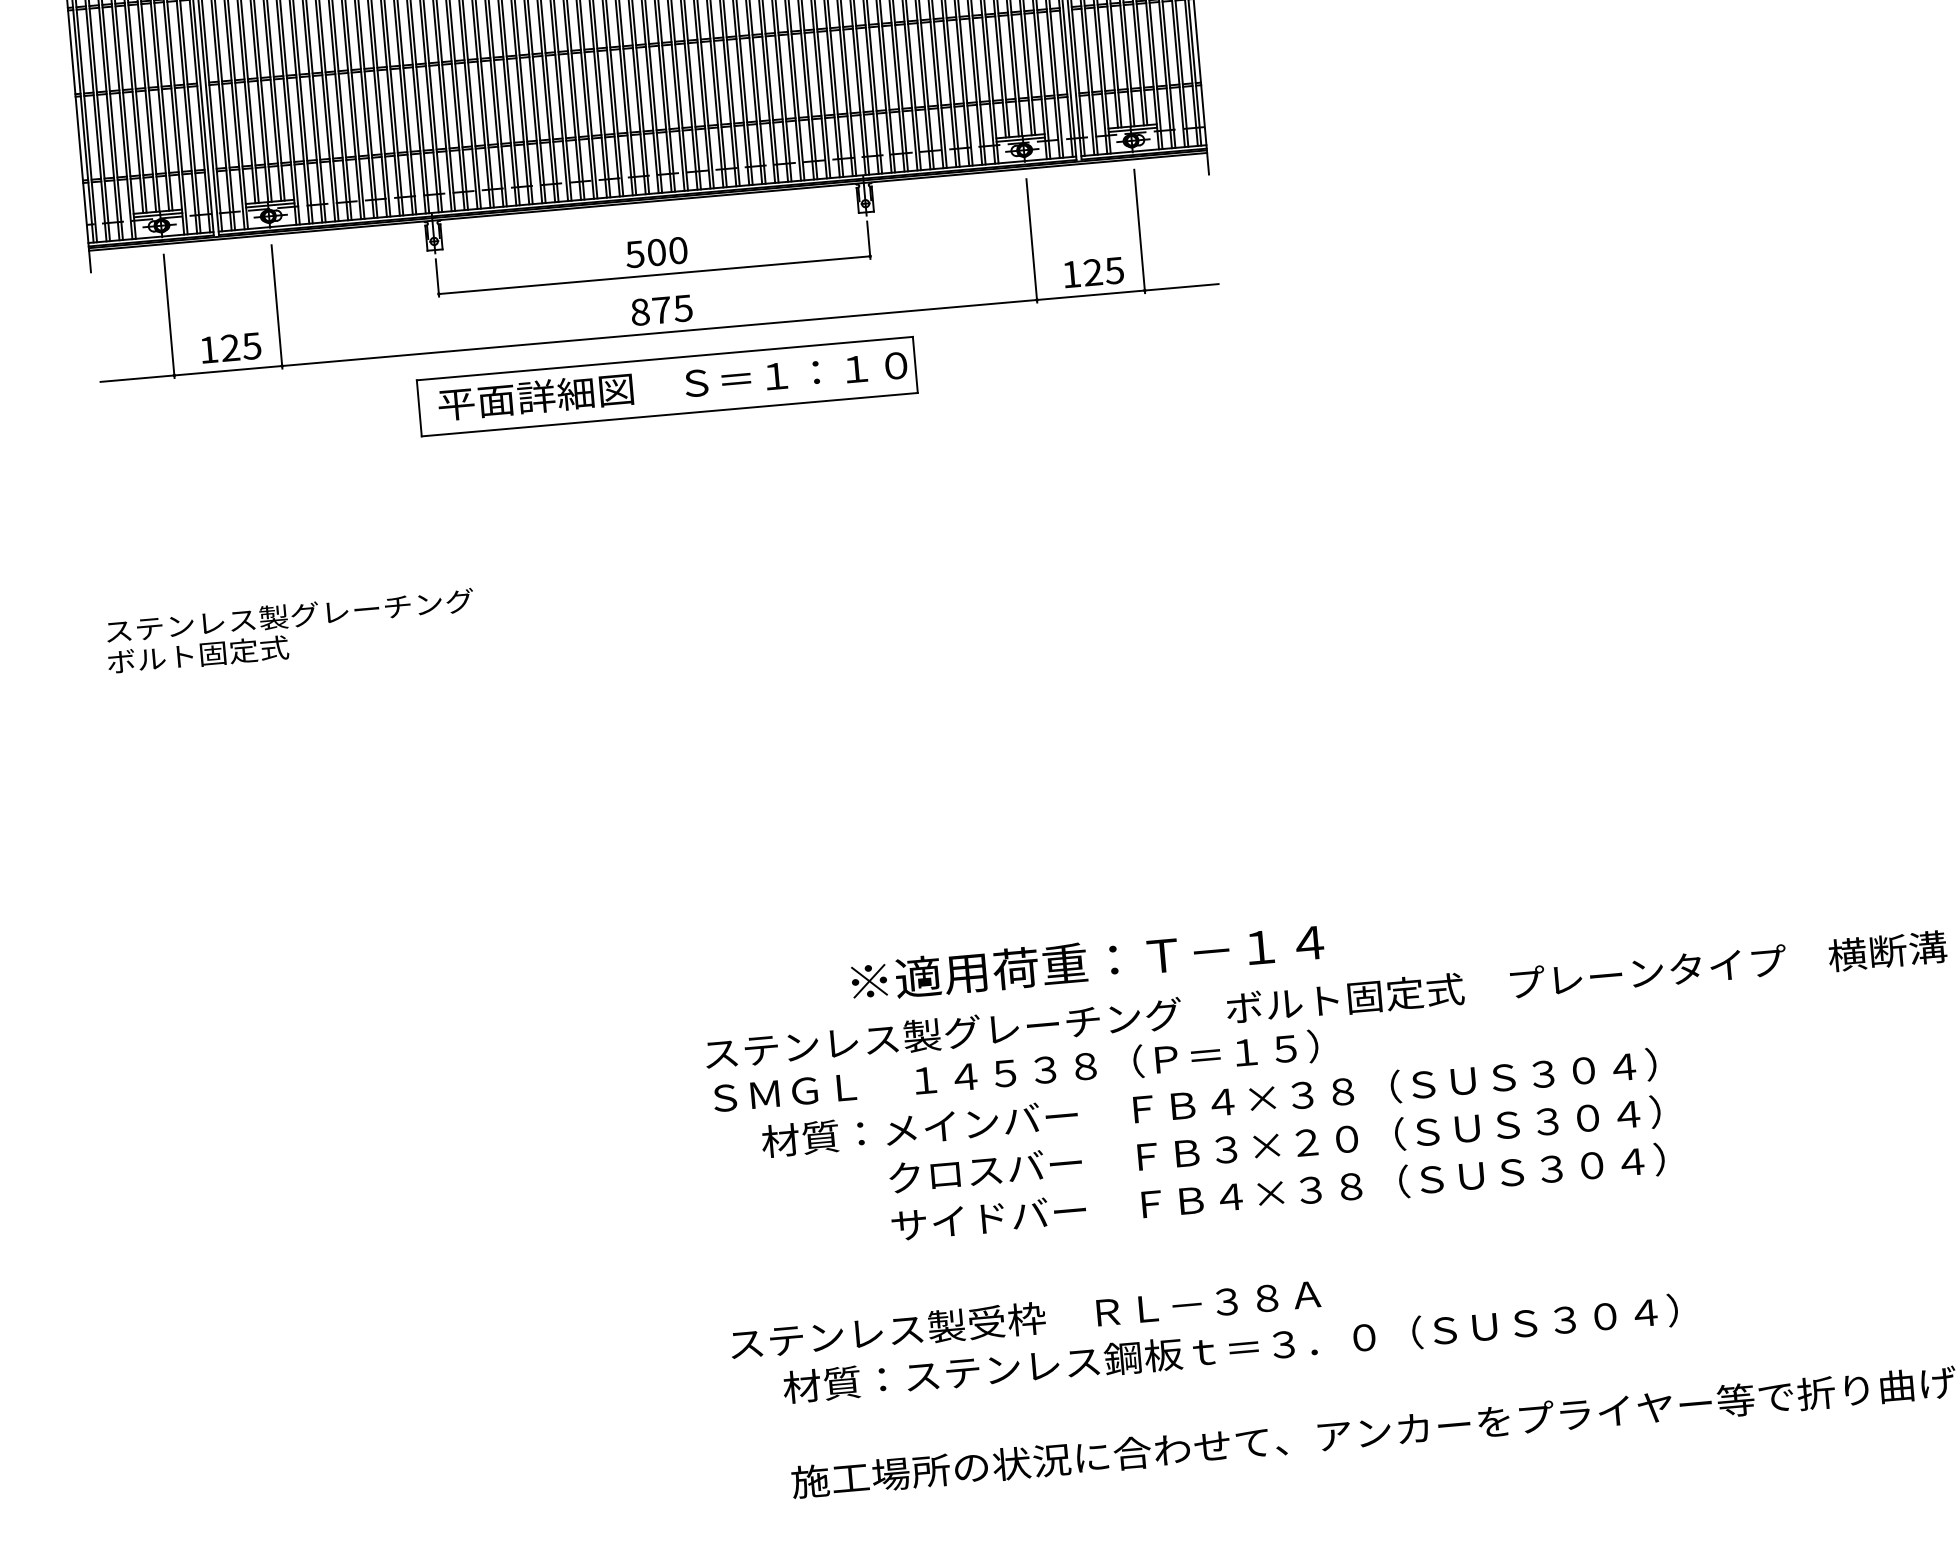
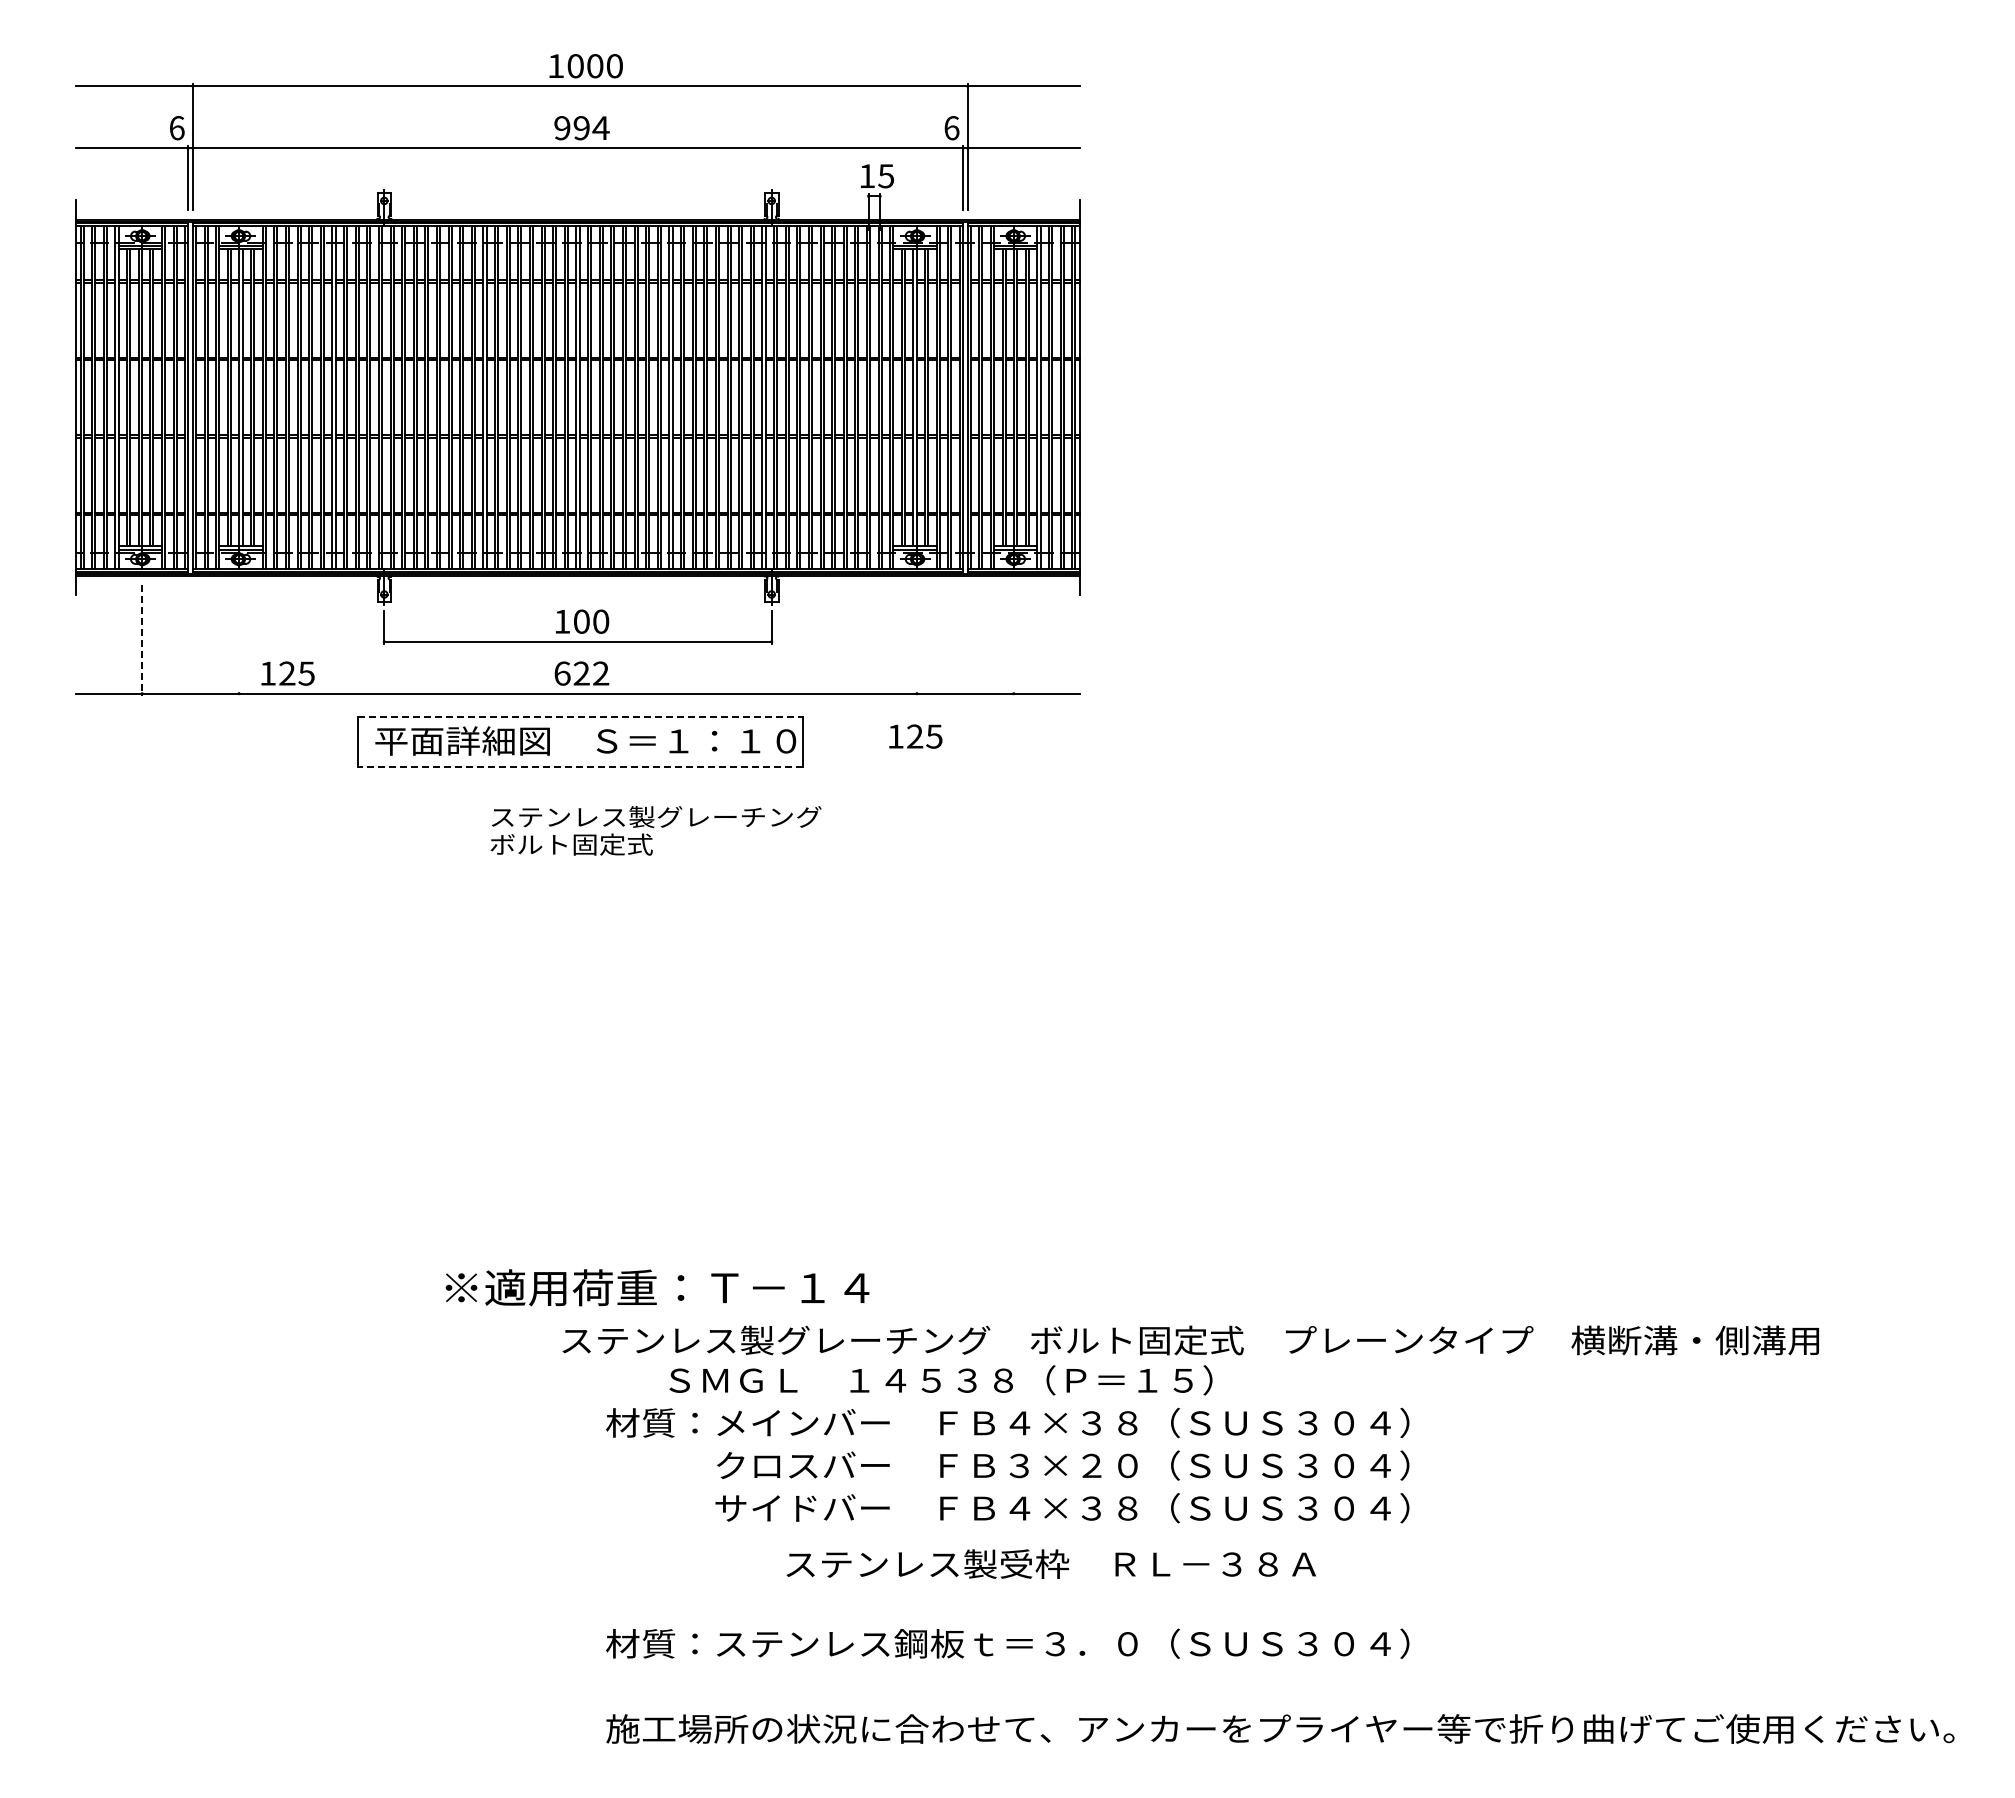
line: (1139, 231) -> (1013, 640), removed
line: (1031, 240) -> (916, 640), removed
text: (635, 254) -> (562, 621), 500 -> 100
text: (1093, 272) -> (915, 736), moved
line: (277, 306) -> (239, 640), removed
text: (661, 310) -> (581, 673), 875 -> 622
line: (169, 317) -> (142, 641), solid -> dashed
text: (230, 347) -> (287, 673), moved
line: (664, 358) -> (580, 716), solid -> dashed
line: (669, 414) -> (580, 767), solid -> dashed
text: (290, 631) -> (655, 830), moved
text: (1087, 961) -> (657, 1287), moved
text: (1015, 1072) -> (940, 1380), moved
text: (1024, 1318) -> (1050, 1563), moved

